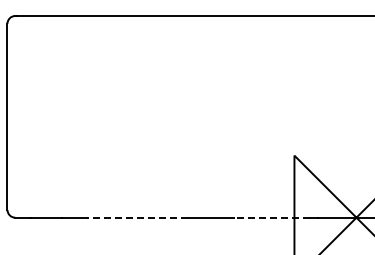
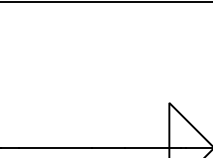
line: (137, 217) -> (55, 147), dashed -> solid
line: (271, 217) -> (152, 147), dashed -> solid

